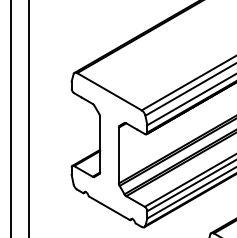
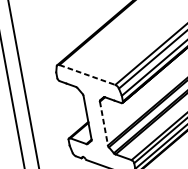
line: (109, 92) -> (87, 75), solid -> dashed
line: (118, 155) -> (103, 123), solid -> dashed

